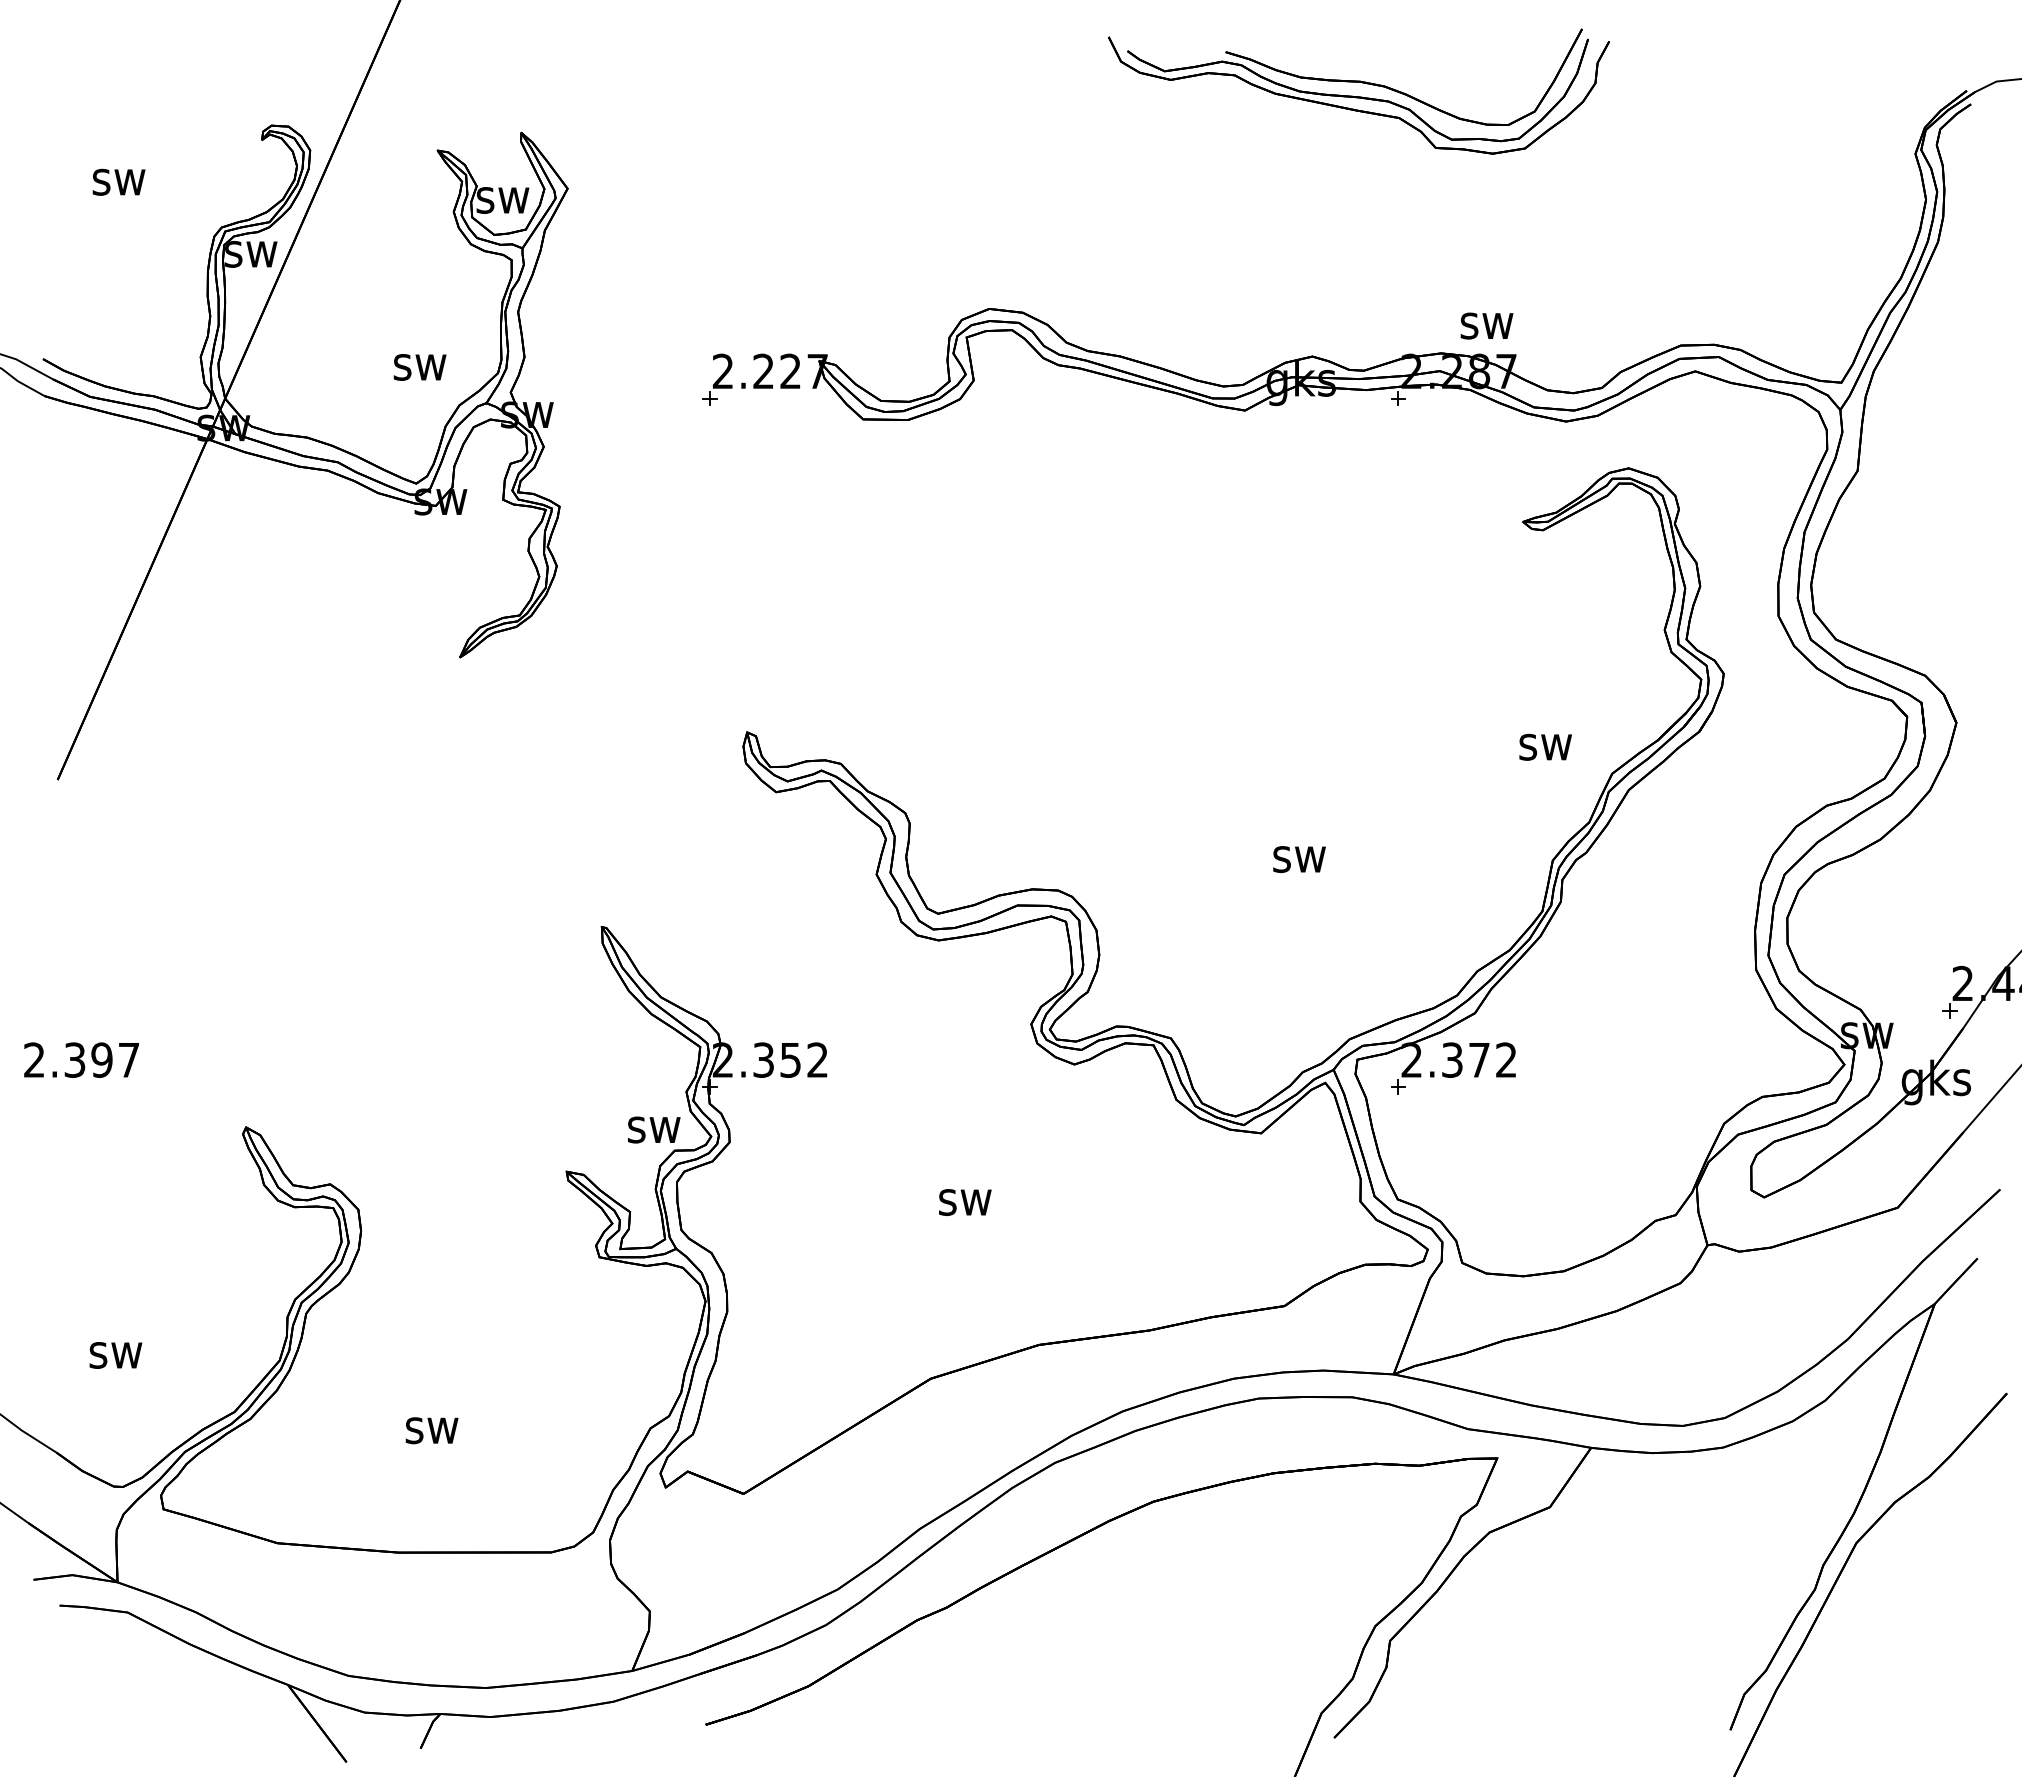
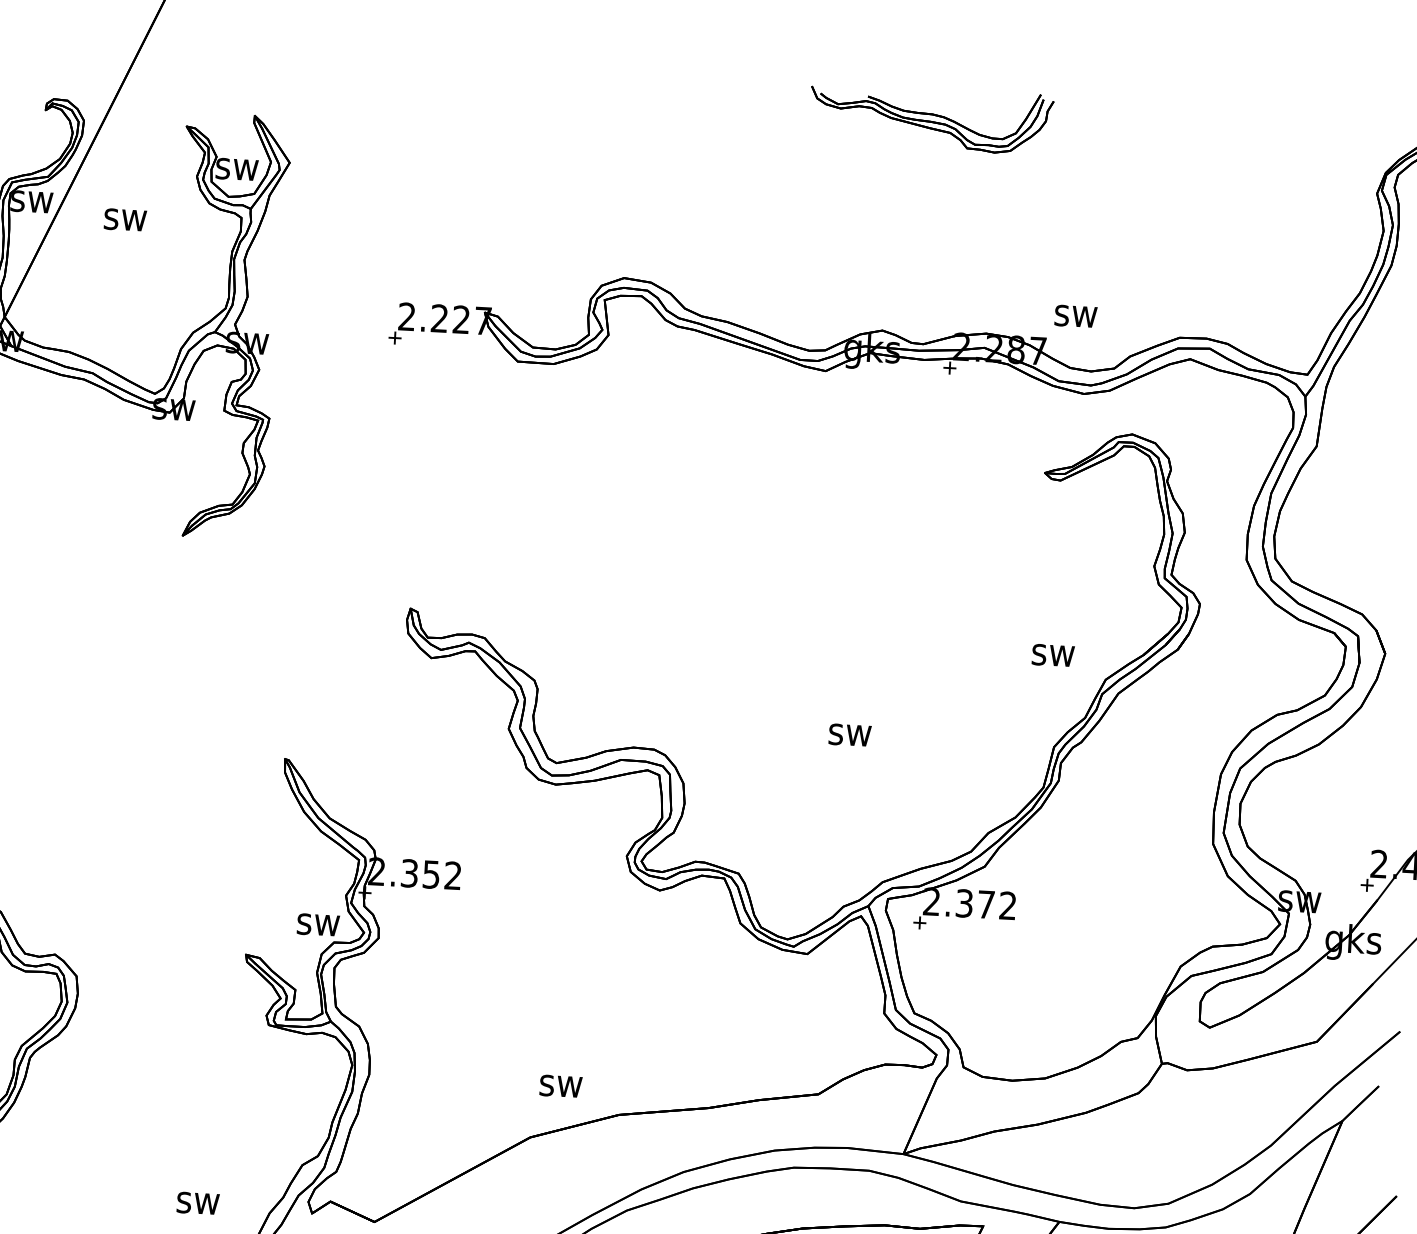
part: (1358, 91) -> (931, 119), size x0.6
text: (1486, 325) -> (1075, 315), moved
text: (419, 367) -> (124, 220), moved
text: (965, 1202) -> (561, 1086), moved
text: (431, 1430) -> (197, 1203), moved

